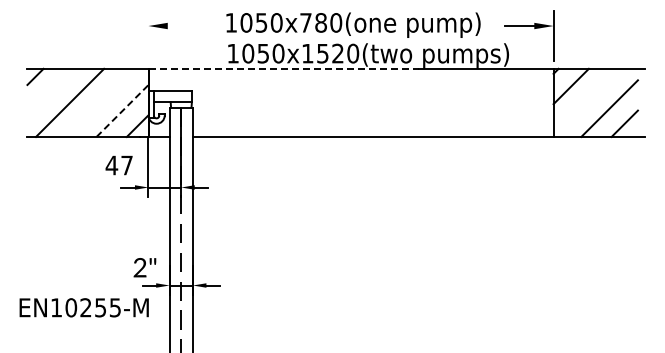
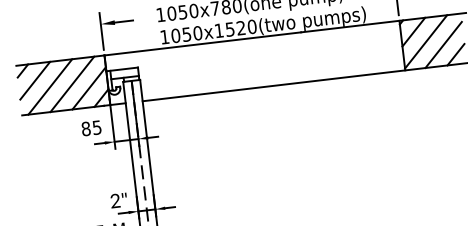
line: (179, 26) -> (123, 21), added
line: (148, 35) -> (101, 31), added
line: (284, 68) -> (203, 43), dashed -> solid
line: (50, 91) -> (35, 80), added
line: (586, 101) -> (426, 41), added
line: (100, 102) -> (72, 84), added
line: (122, 111) -> (89, 88), dashed -> solid
text: (118, 165) -> (90, 128), 47 -> 85

